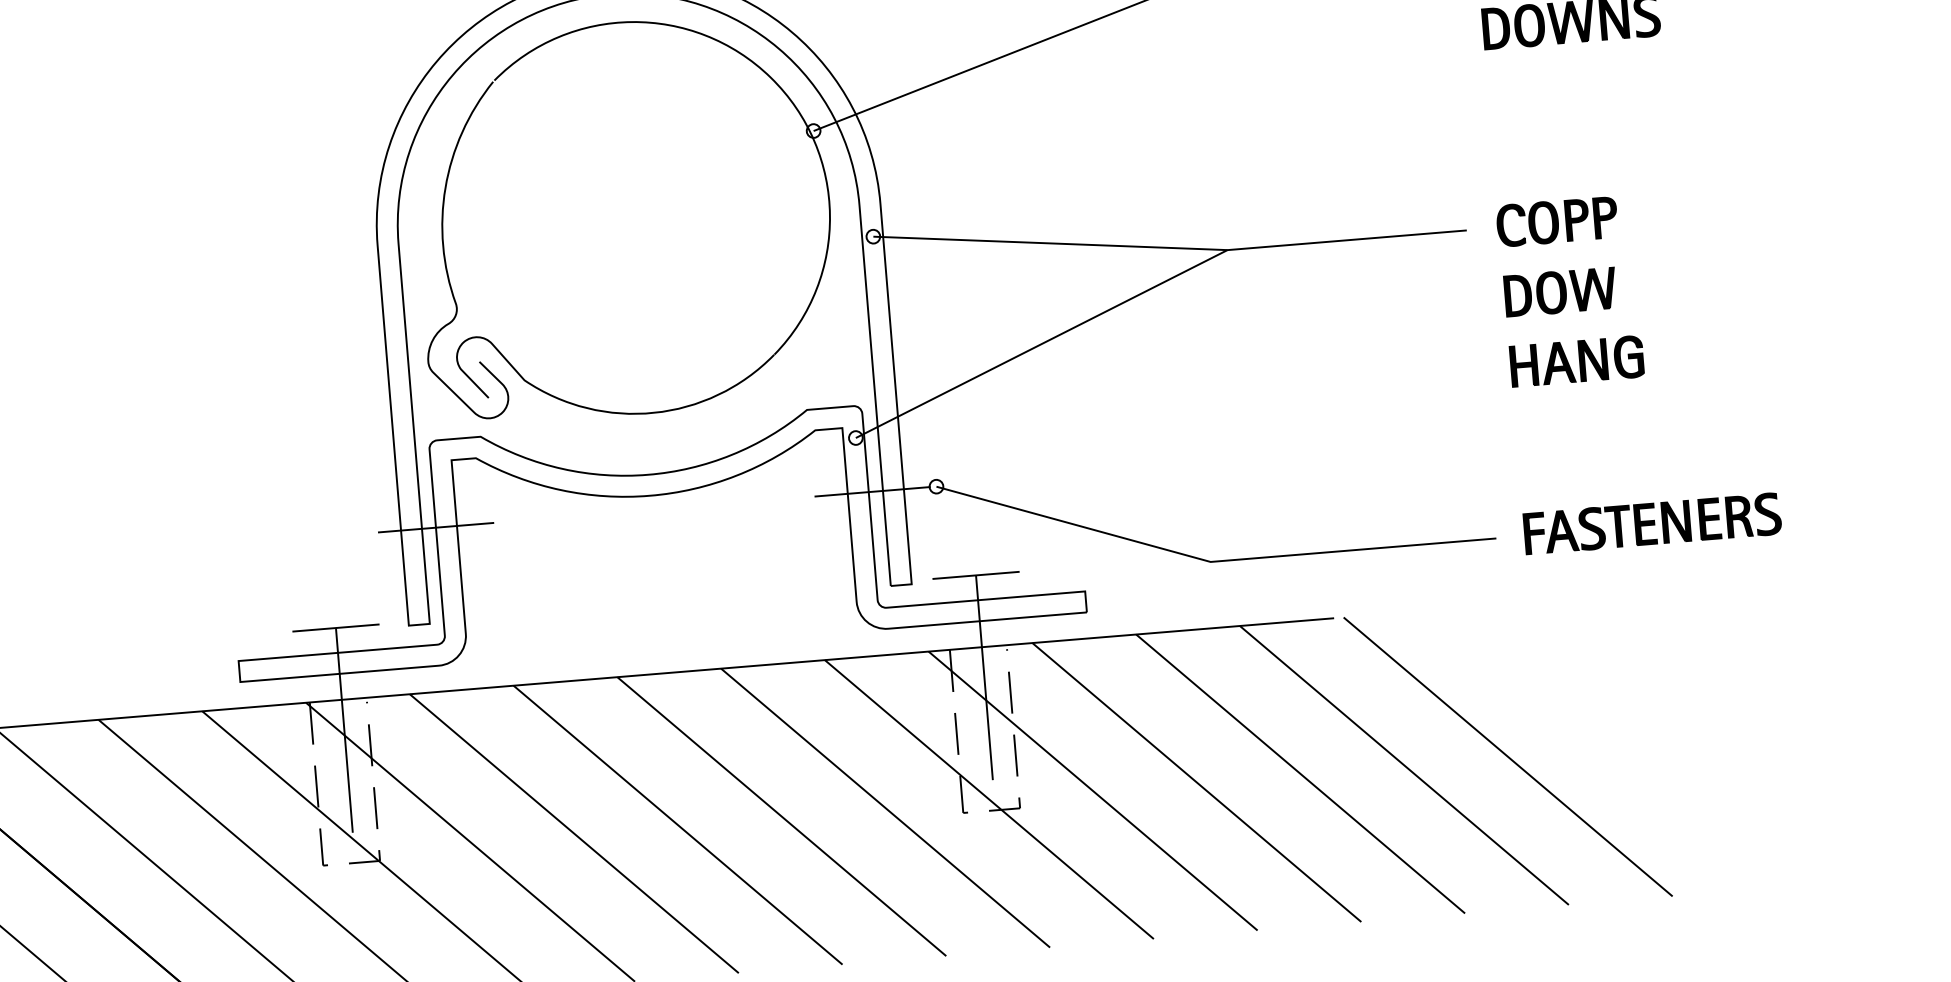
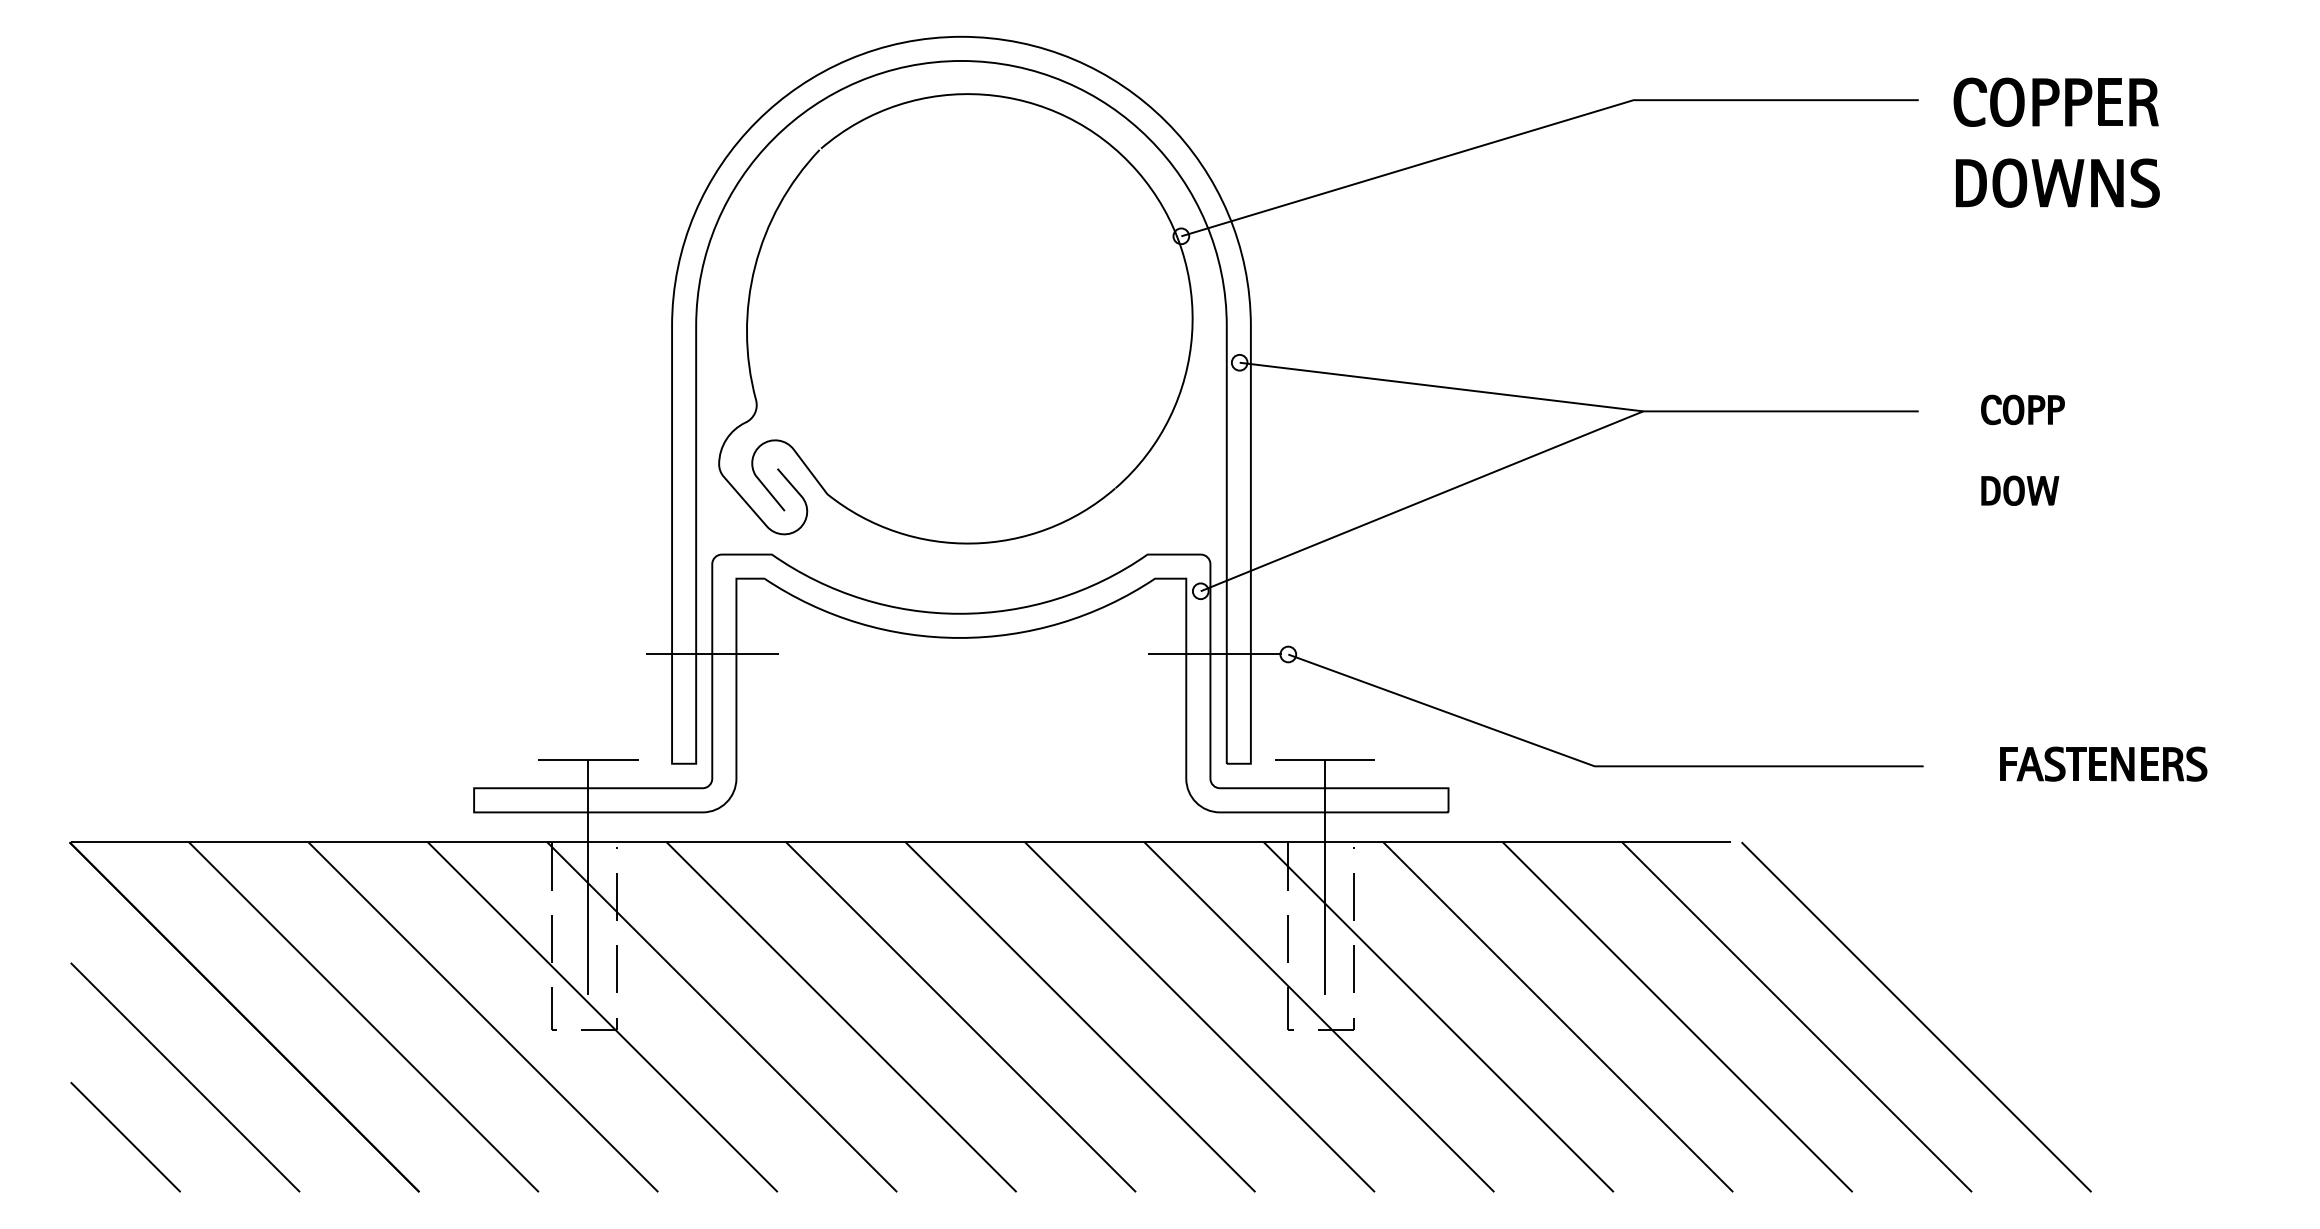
part: (1556, 221) -> (2022, 409), size x0.6
part: (1560, 291) -> (2020, 490), size x0.6
part: (1577, 361) -> (2032, 571), removed
part: (1652, 523) -> (2103, 763), size x0.7

